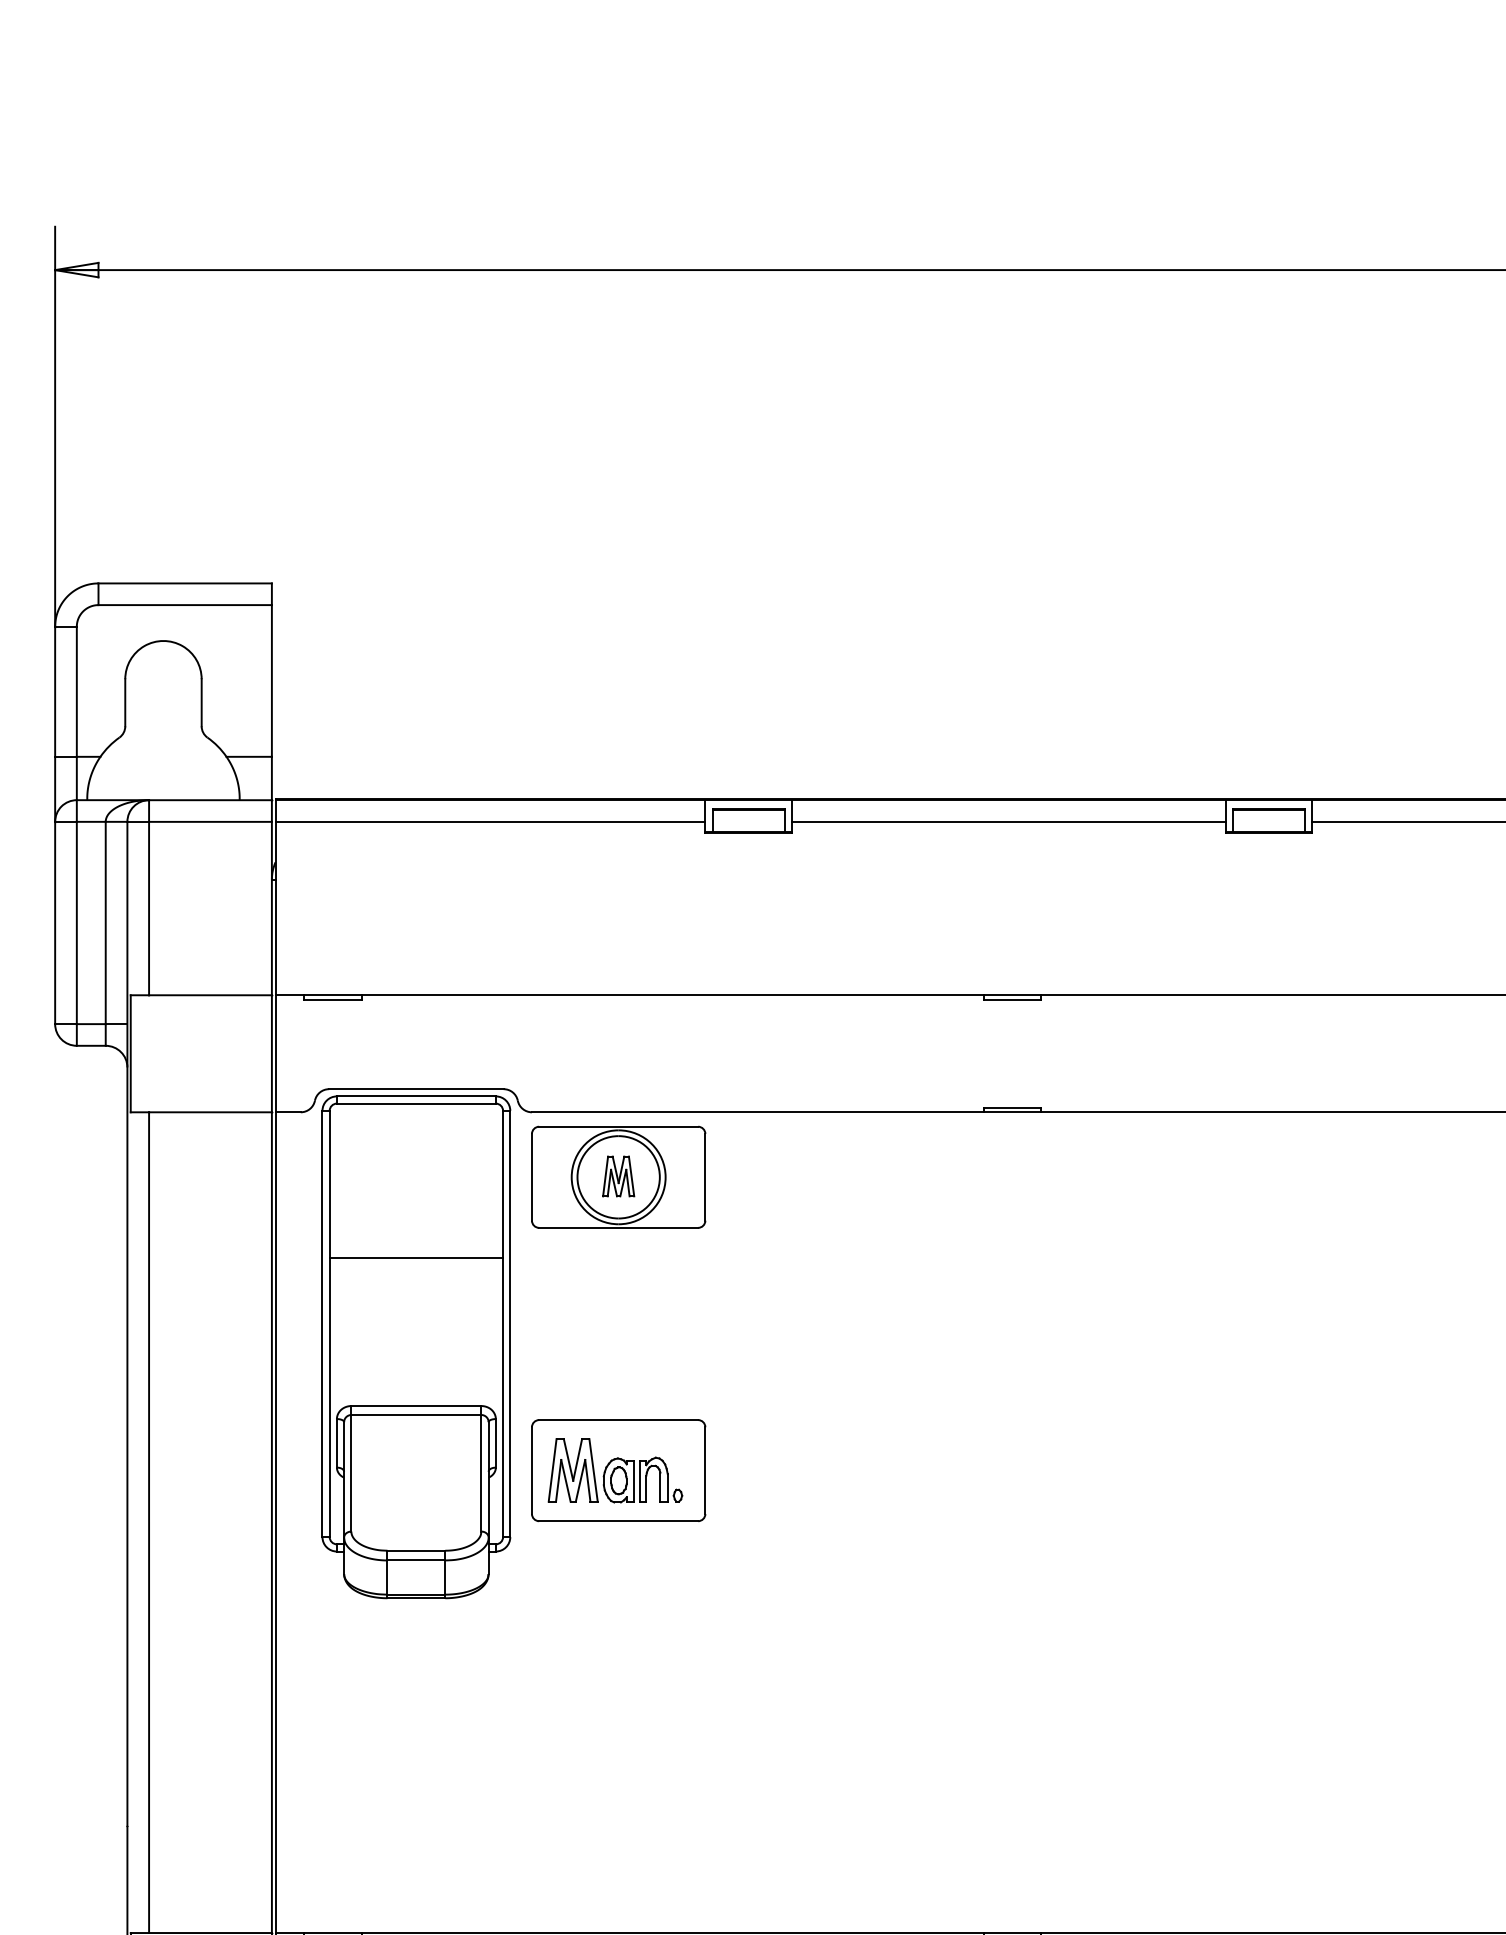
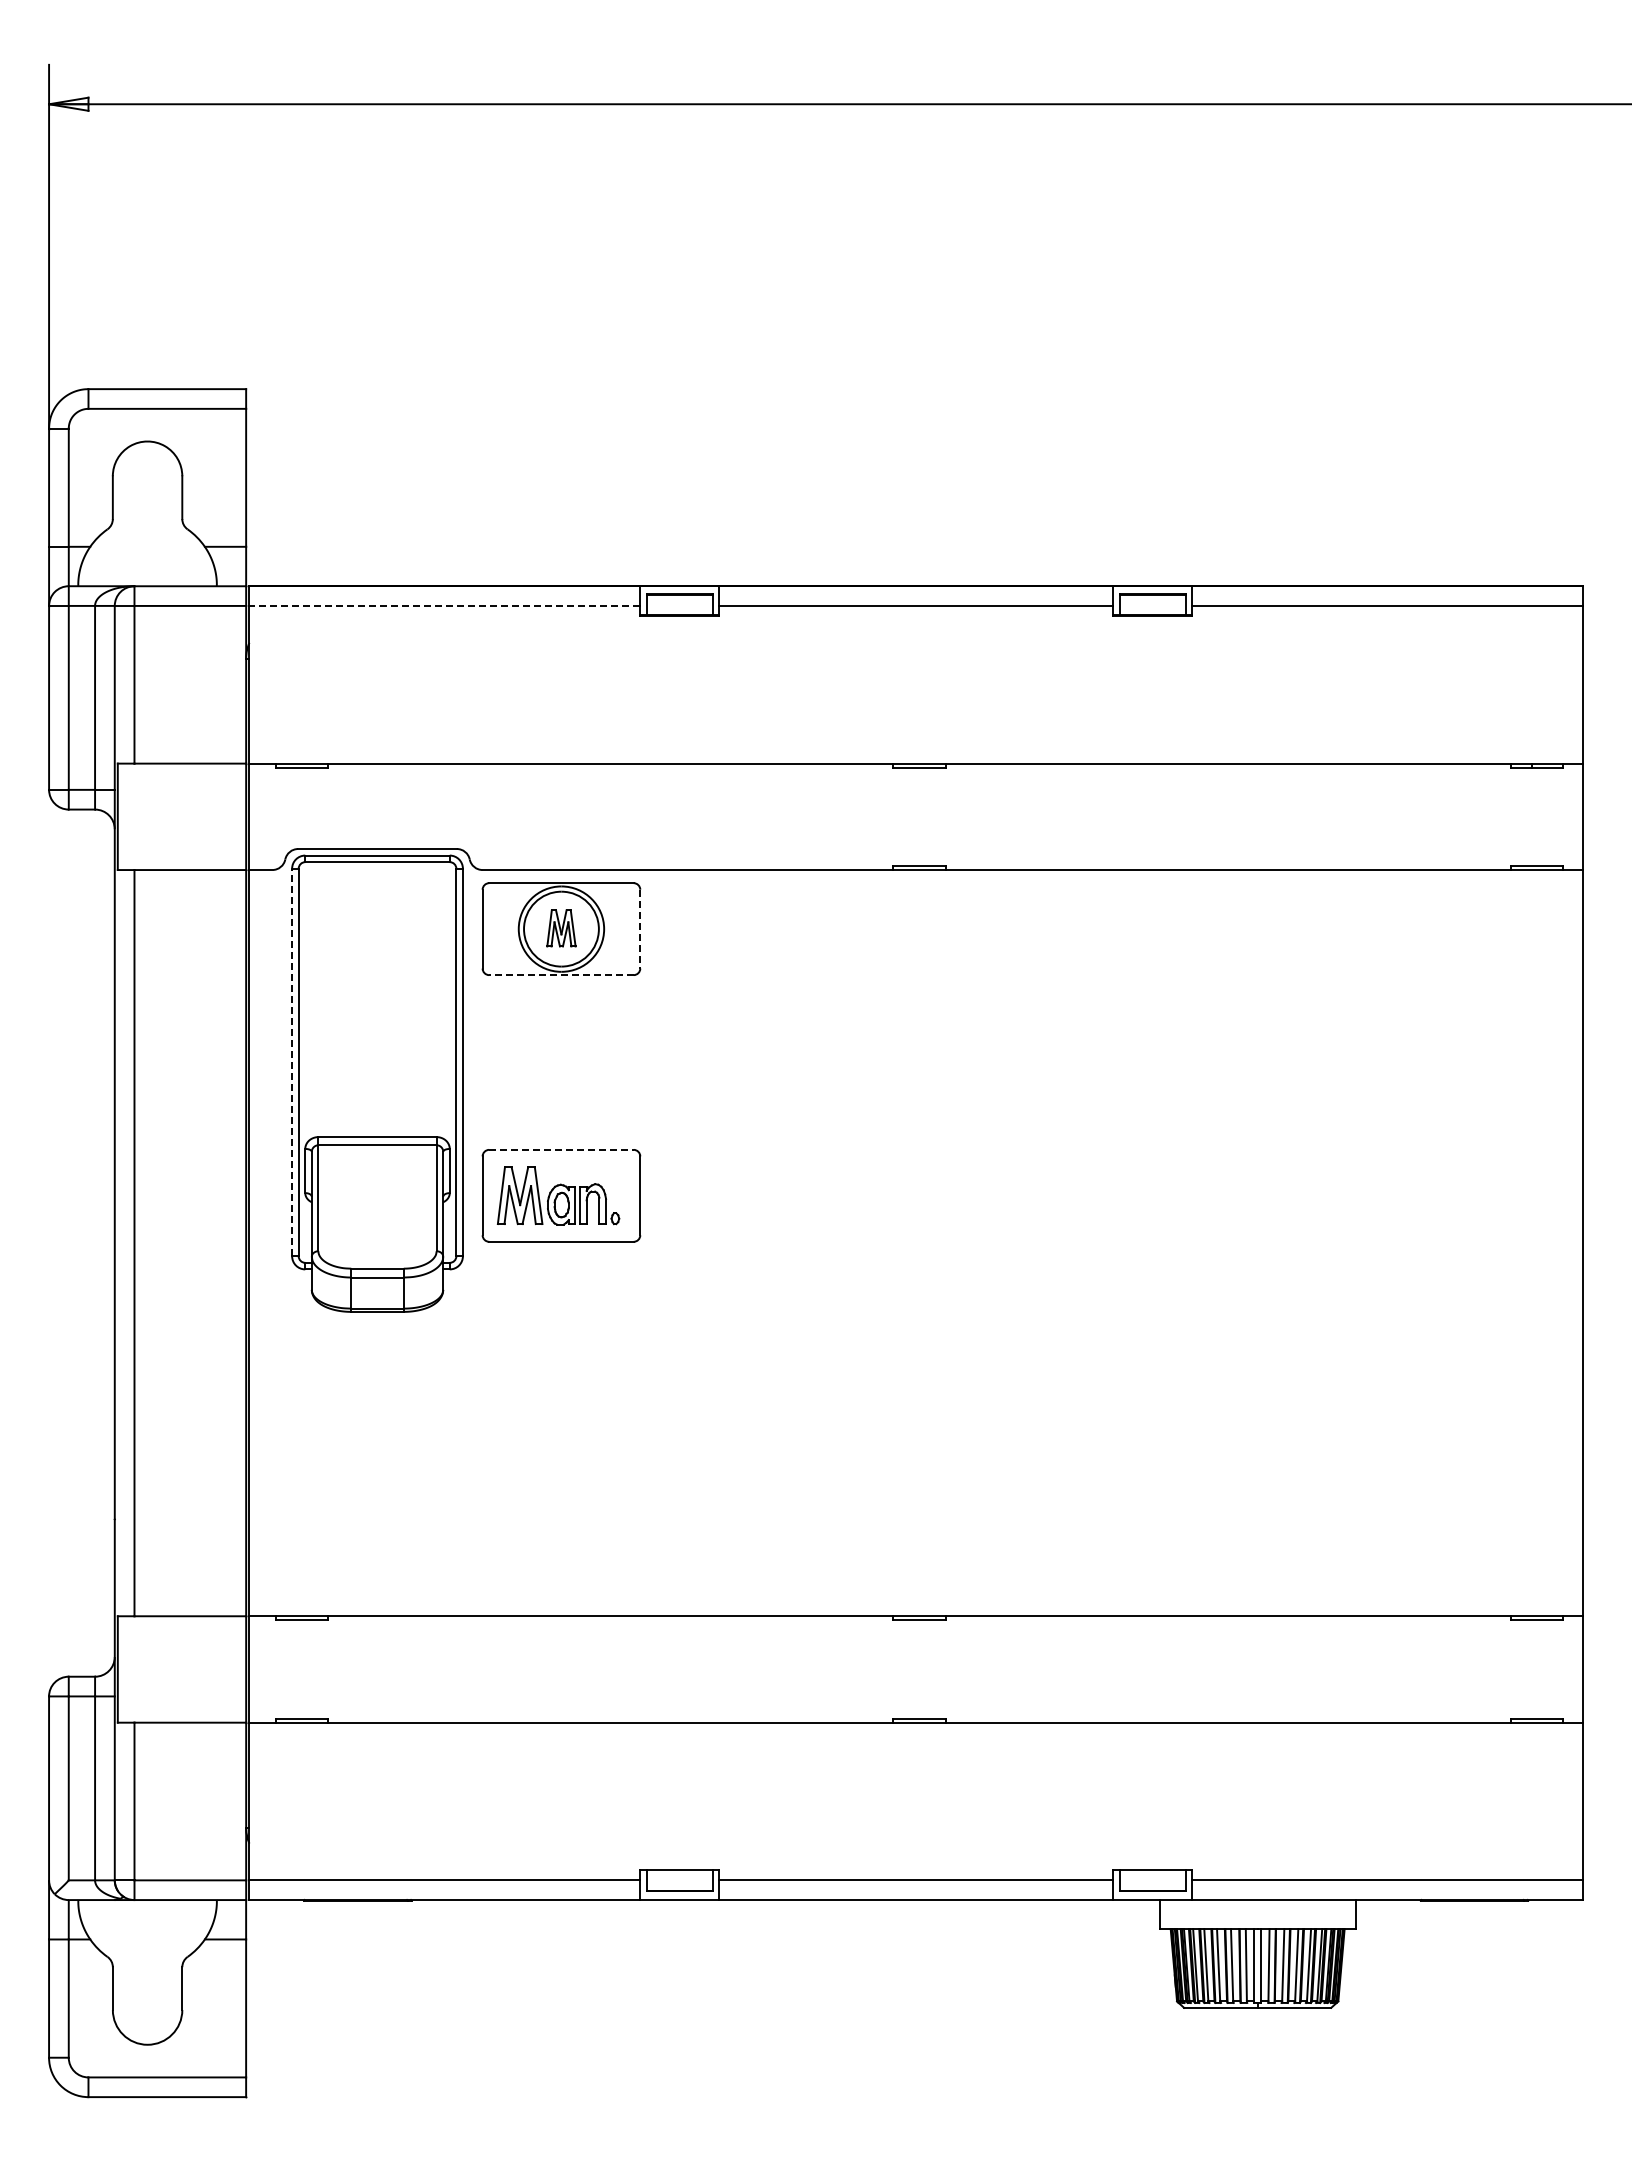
line: (490, 821) -> (444, 605), solid -> dashed
line: (705, 1177) -> (640, 929), solid -> dashed
line: (617, 1228) -> (560, 975), solid -> dashed
line: (416, 1257) -> (377, 1002), removed
line: (322, 1323) -> (292, 1062), solid -> dashed
line: (618, 1419) -> (561, 1149), solid -> dashed

